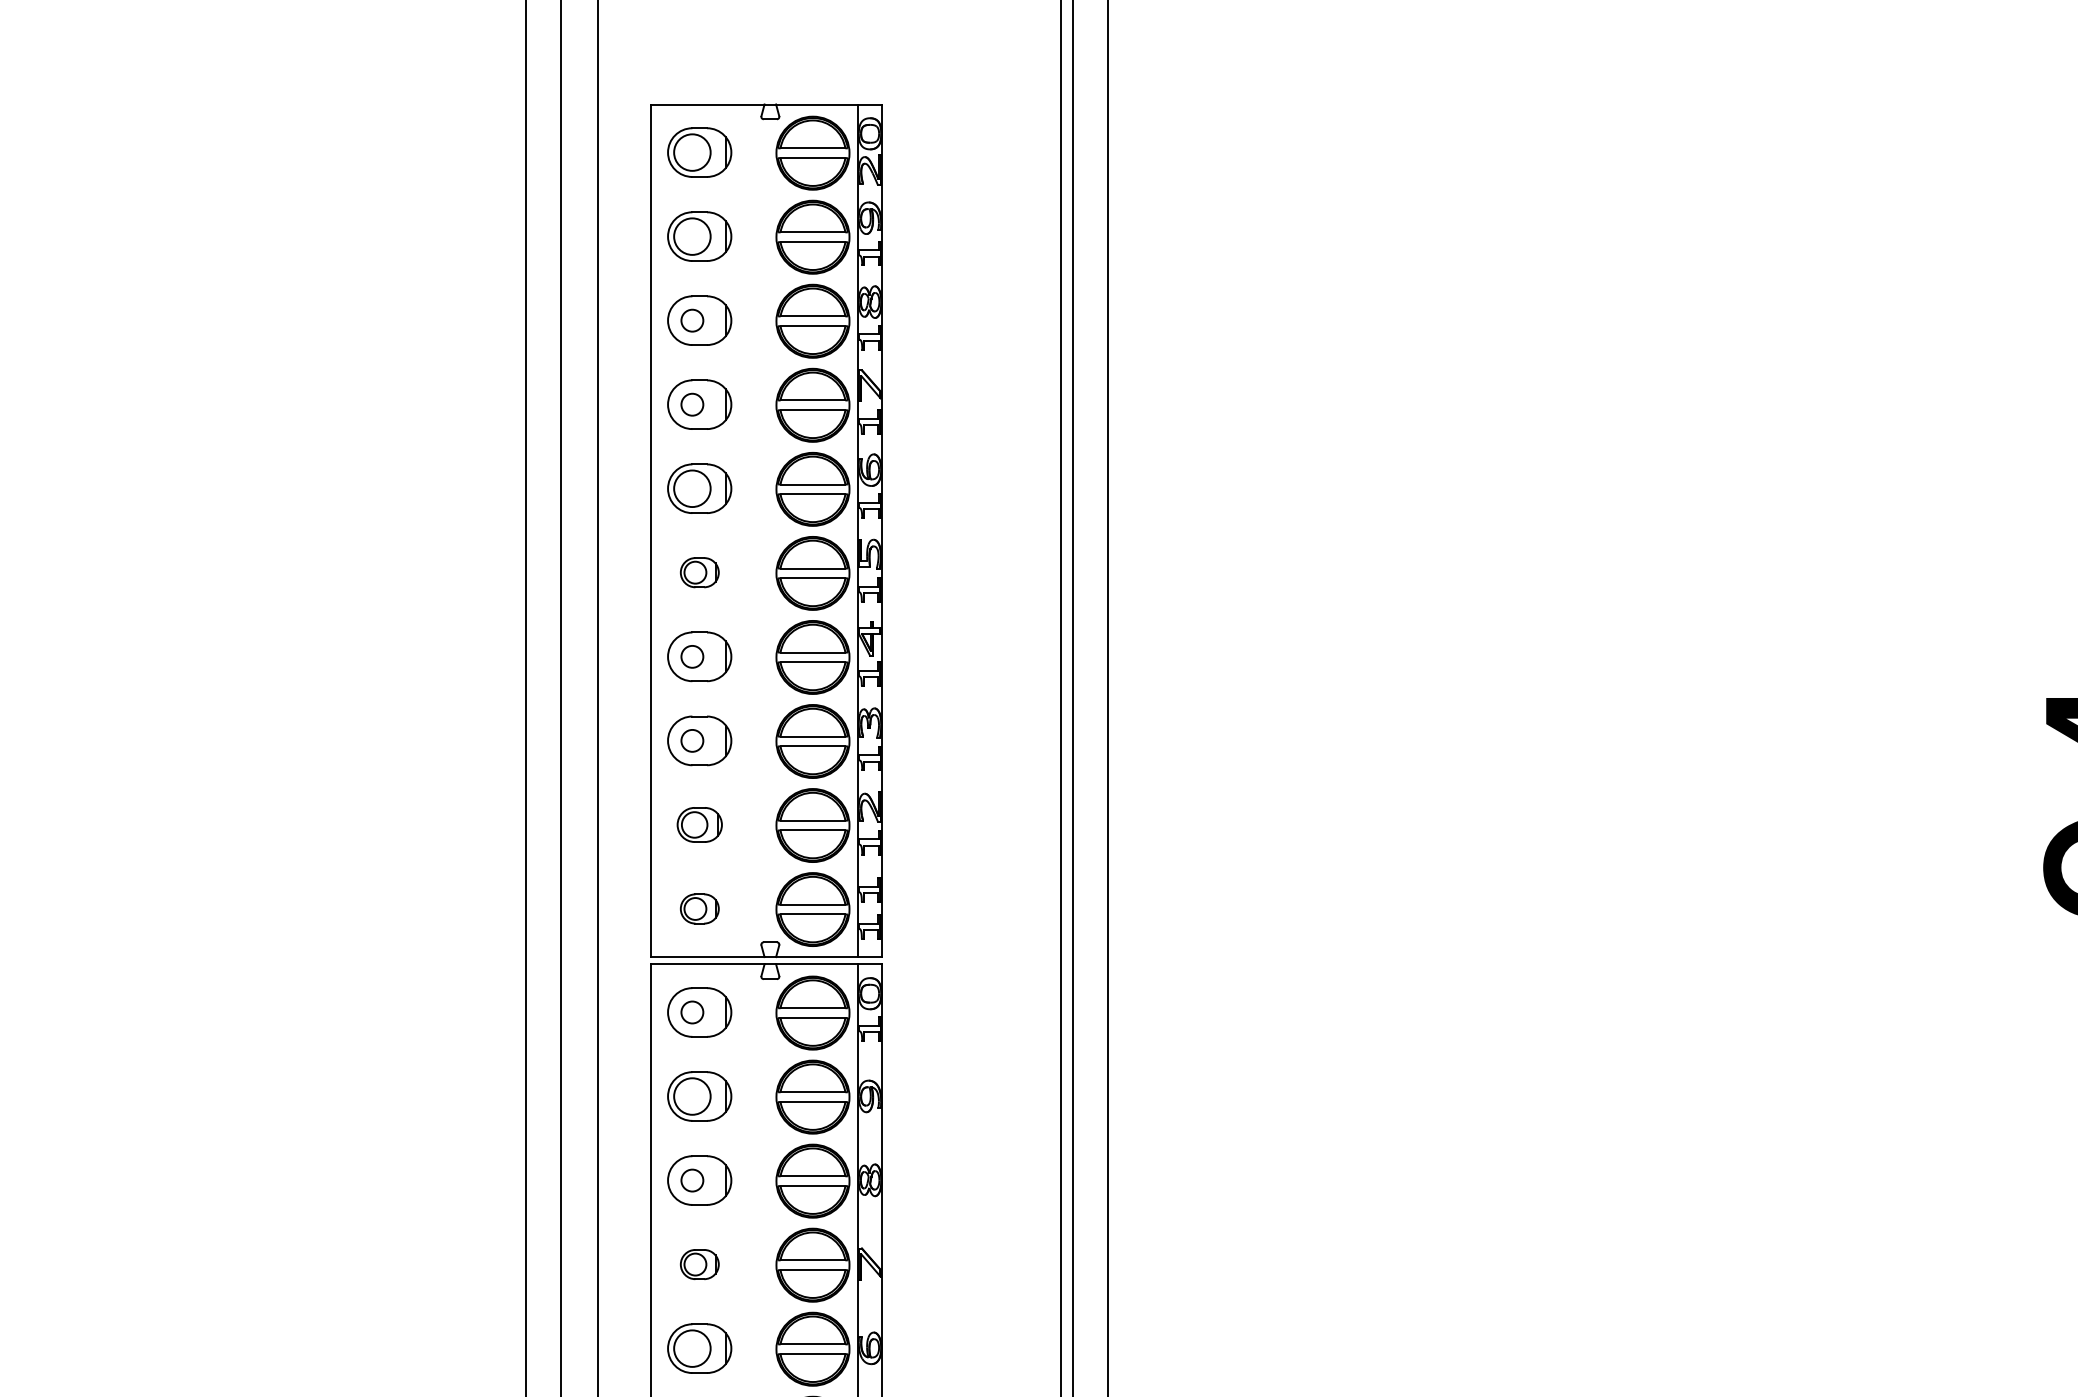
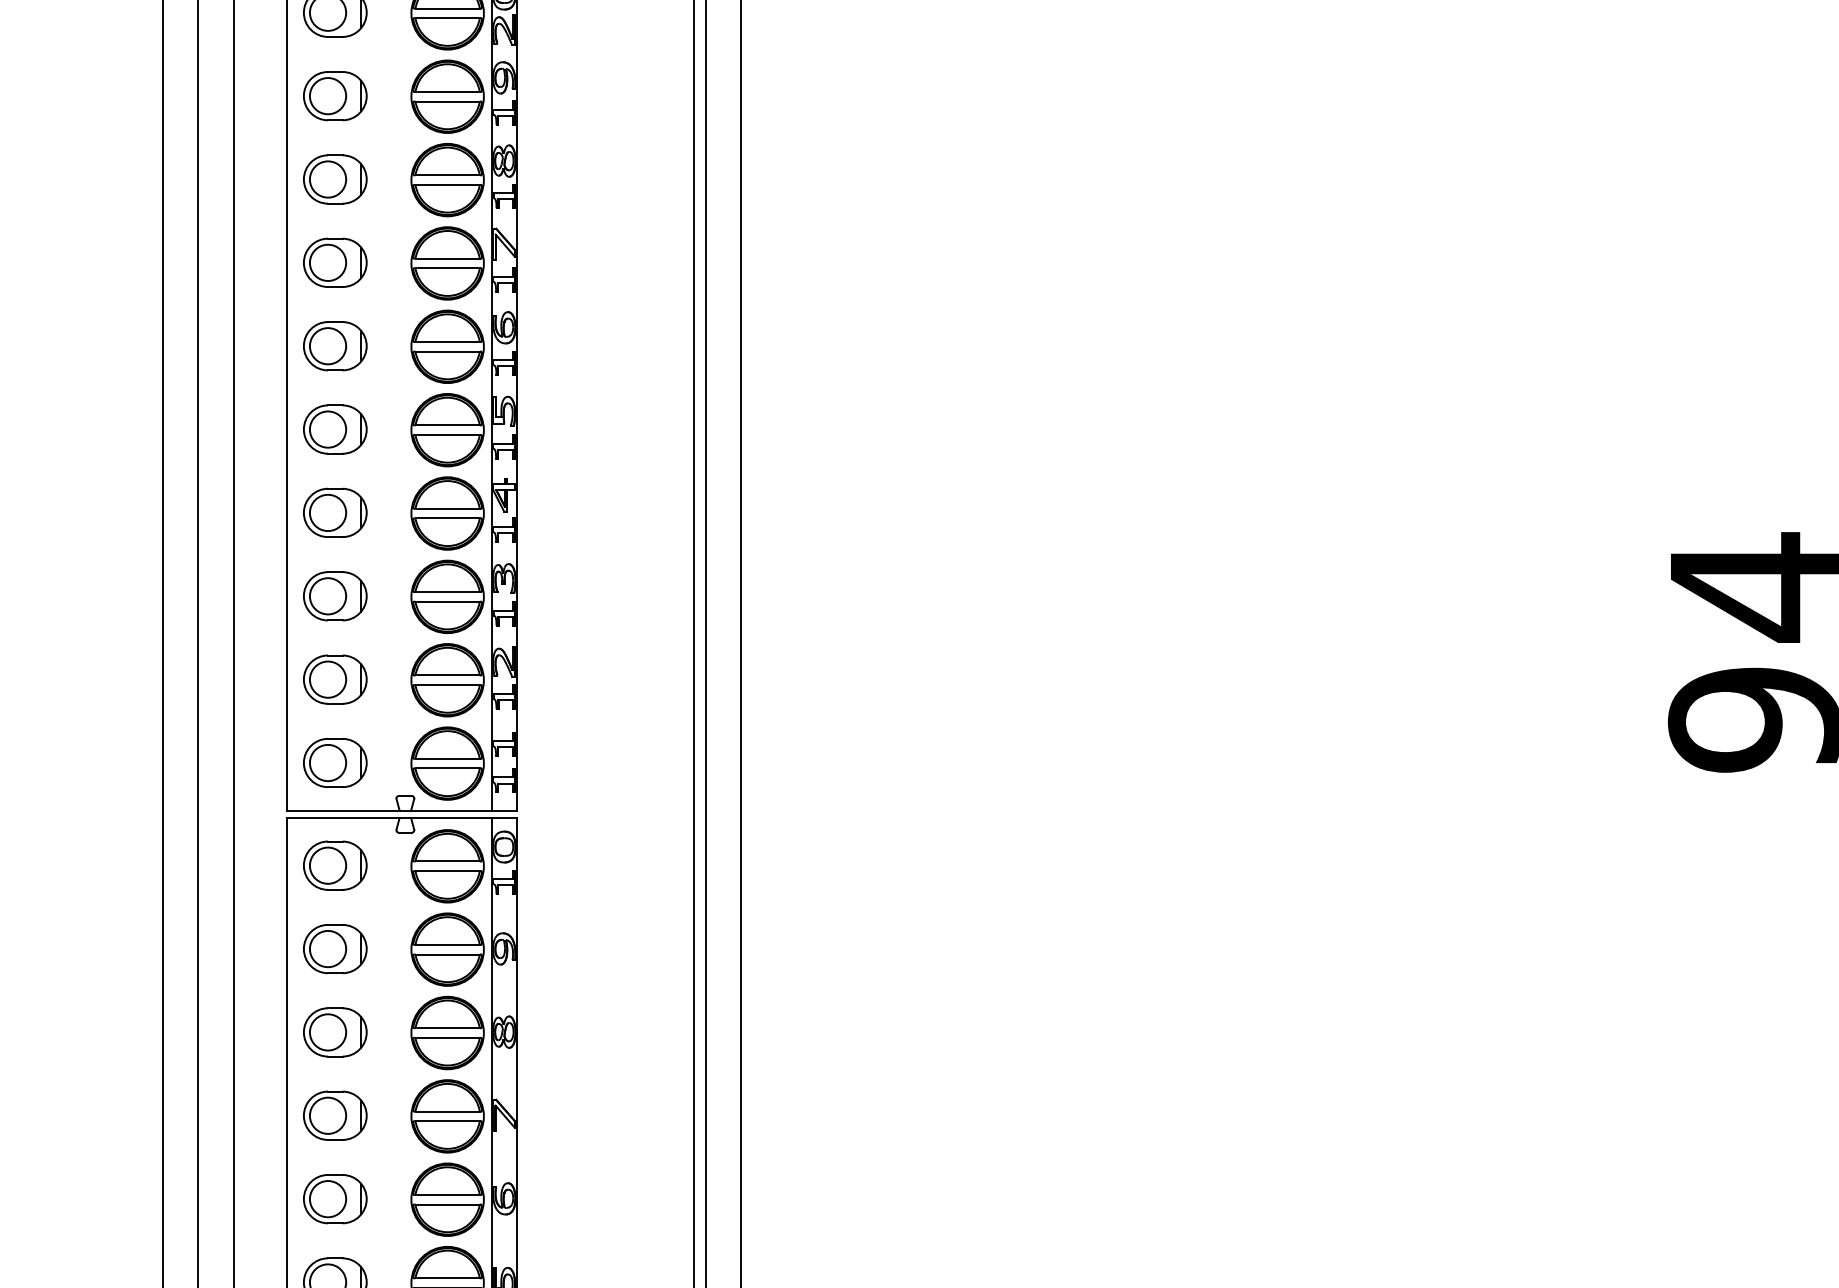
circle: (692, 320) -> (328, 179), size x1.67
circle: (692, 404) -> (328, 262), size x1.67
part: (699, 572) -> (335, 429), size x1.67
circle: (692, 656) -> (328, 512), size x1.67
circle: (692, 740) -> (328, 595), size x1.67
part: (699, 824) -> (335, 679), size x1.43
part: (699, 908) -> (335, 762), size x1.67
circle: (692, 1012) -> (328, 865), size x1.67
circle: (692, 1180) -> (328, 1032), size x1.67
part: (699, 1264) -> (335, 1115), size x1.67

